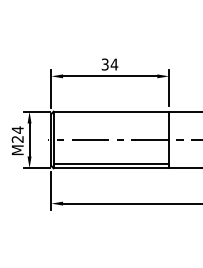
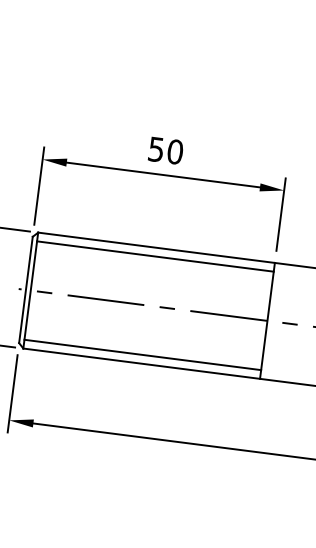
text: (110, 64) -> (167, 150), 34 -> 50
line: (111, 115) -> (155, 255), added

